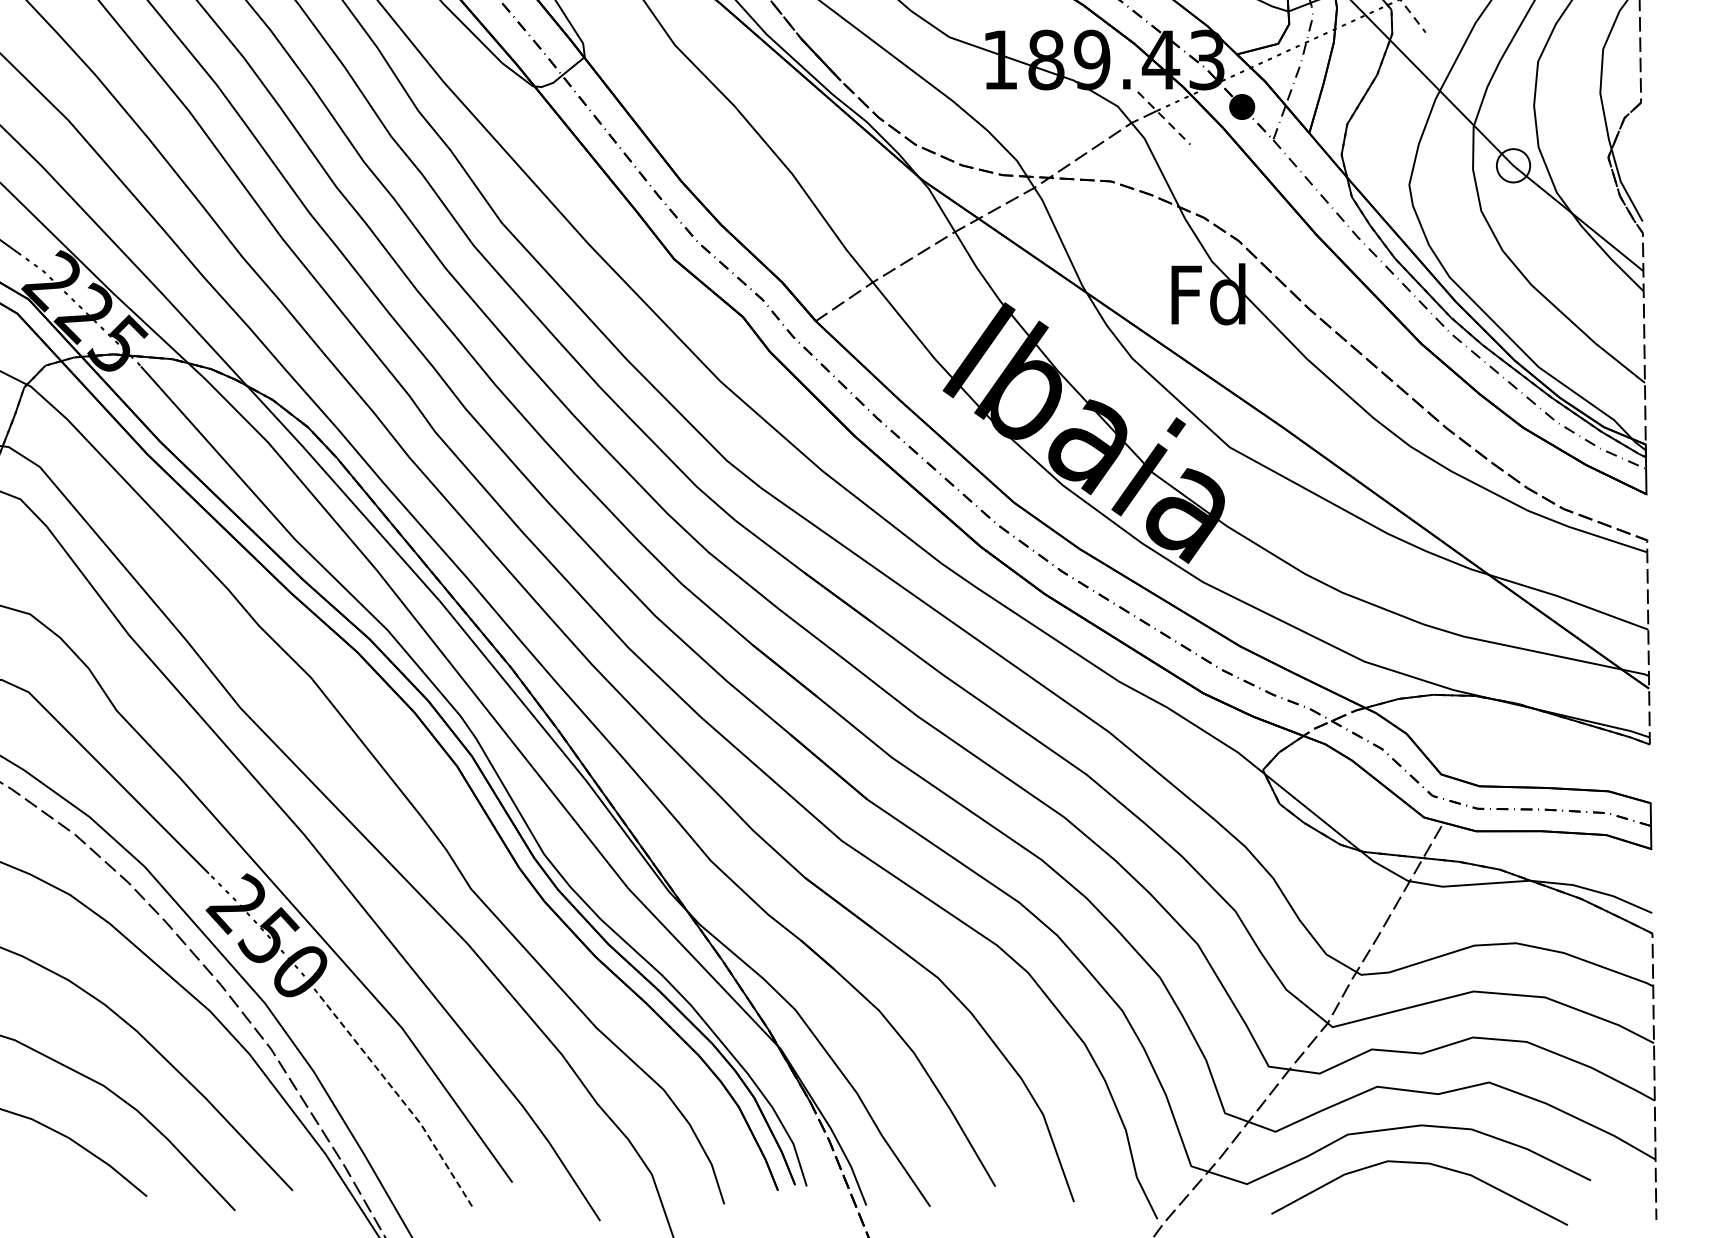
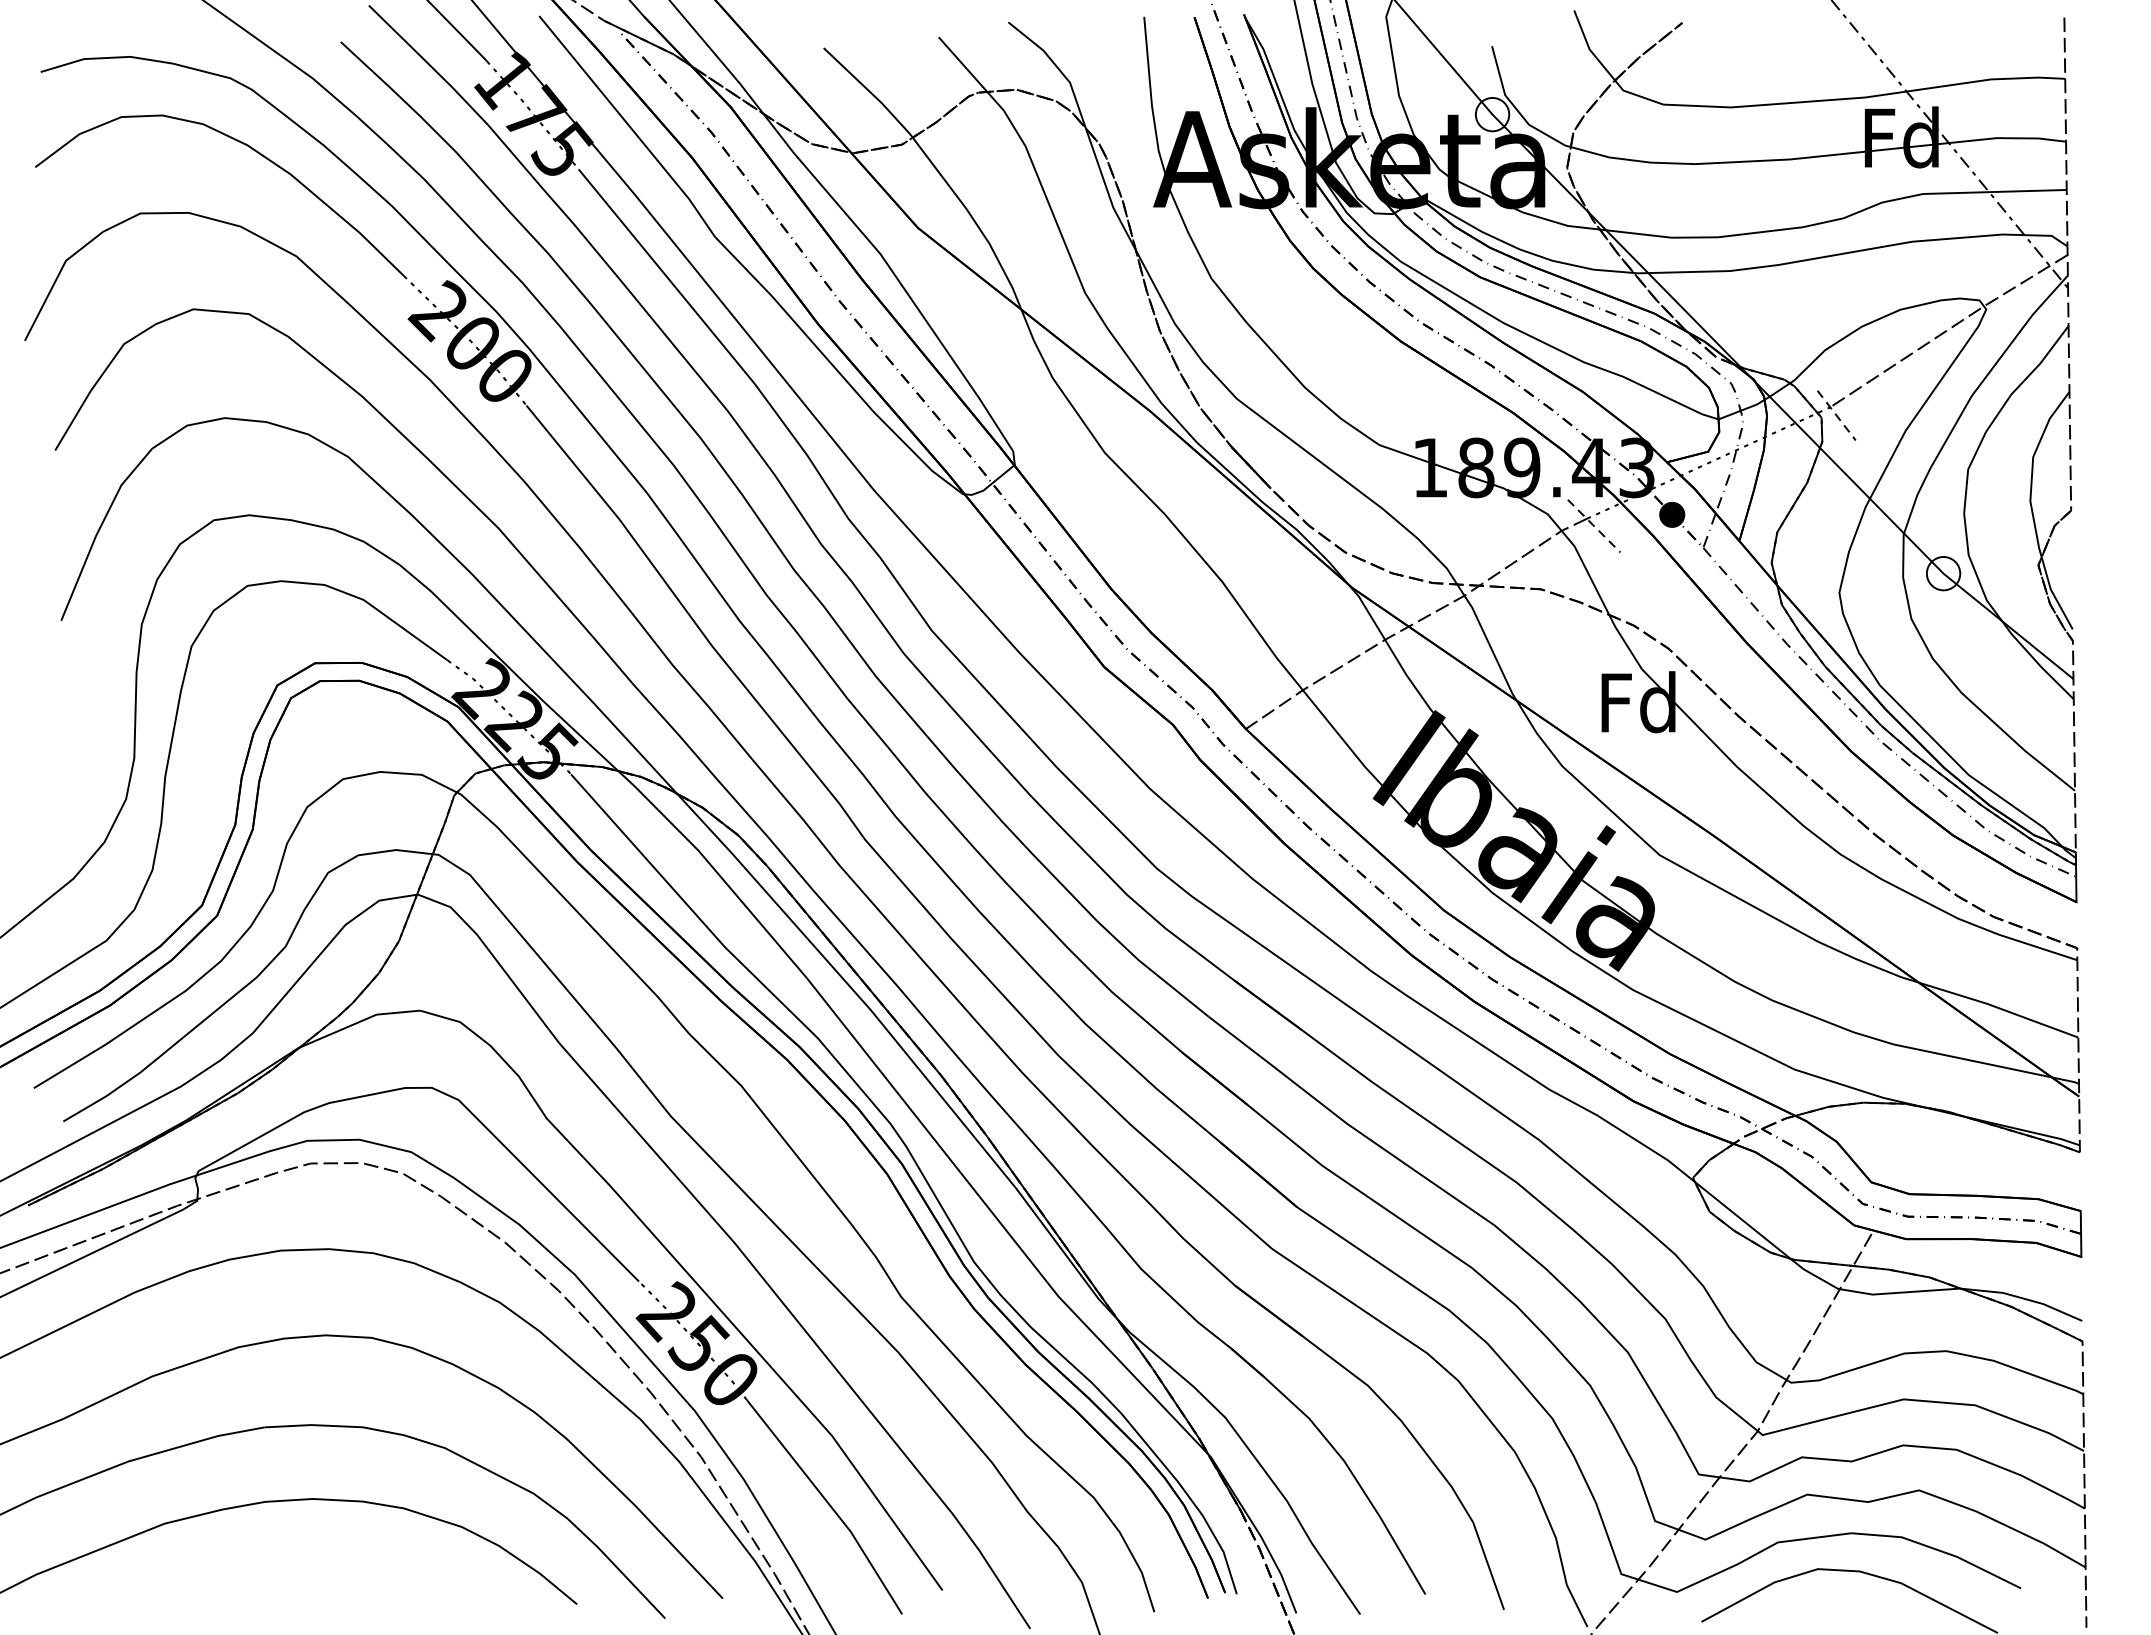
line: (399, 1096) -> (829, 1504), dashed -> solid

